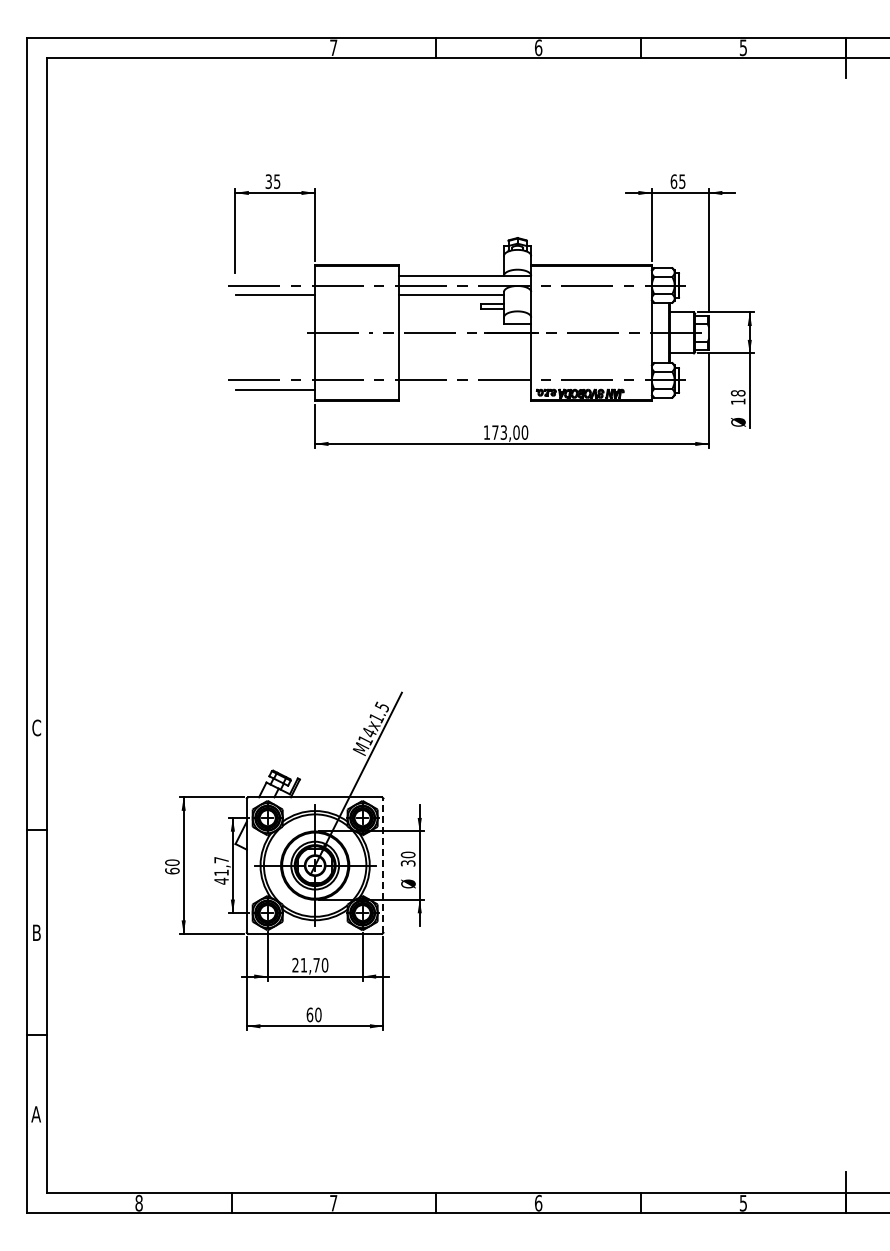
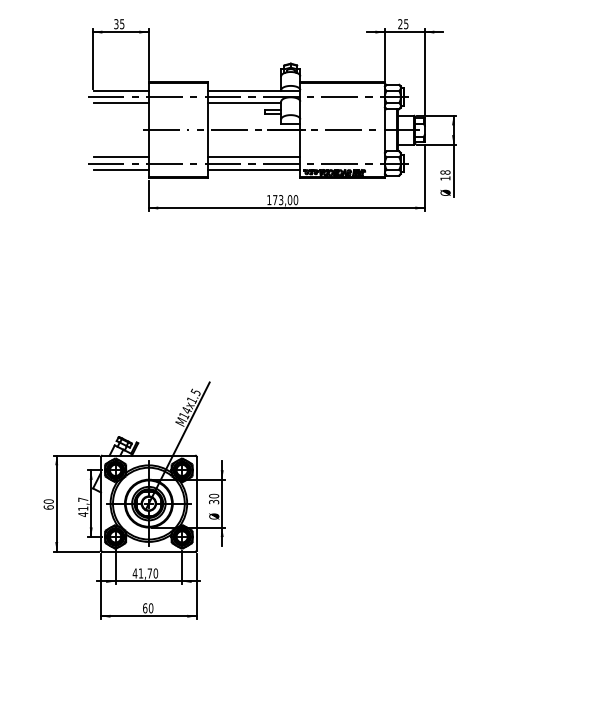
text: (673, 181) -> (400, 24), 65 -> 25
line: (275, 276) -> (121, 90), added
line: (275, 371) -> (121, 157), added
line: (465, 371) -> (254, 157), added
line: (465, 389) -> (254, 169), added
line: (383, 865) -> (196, 503), dashed -> solid
text: (295, 965) -> (135, 573), 21,70 -> 41,70

